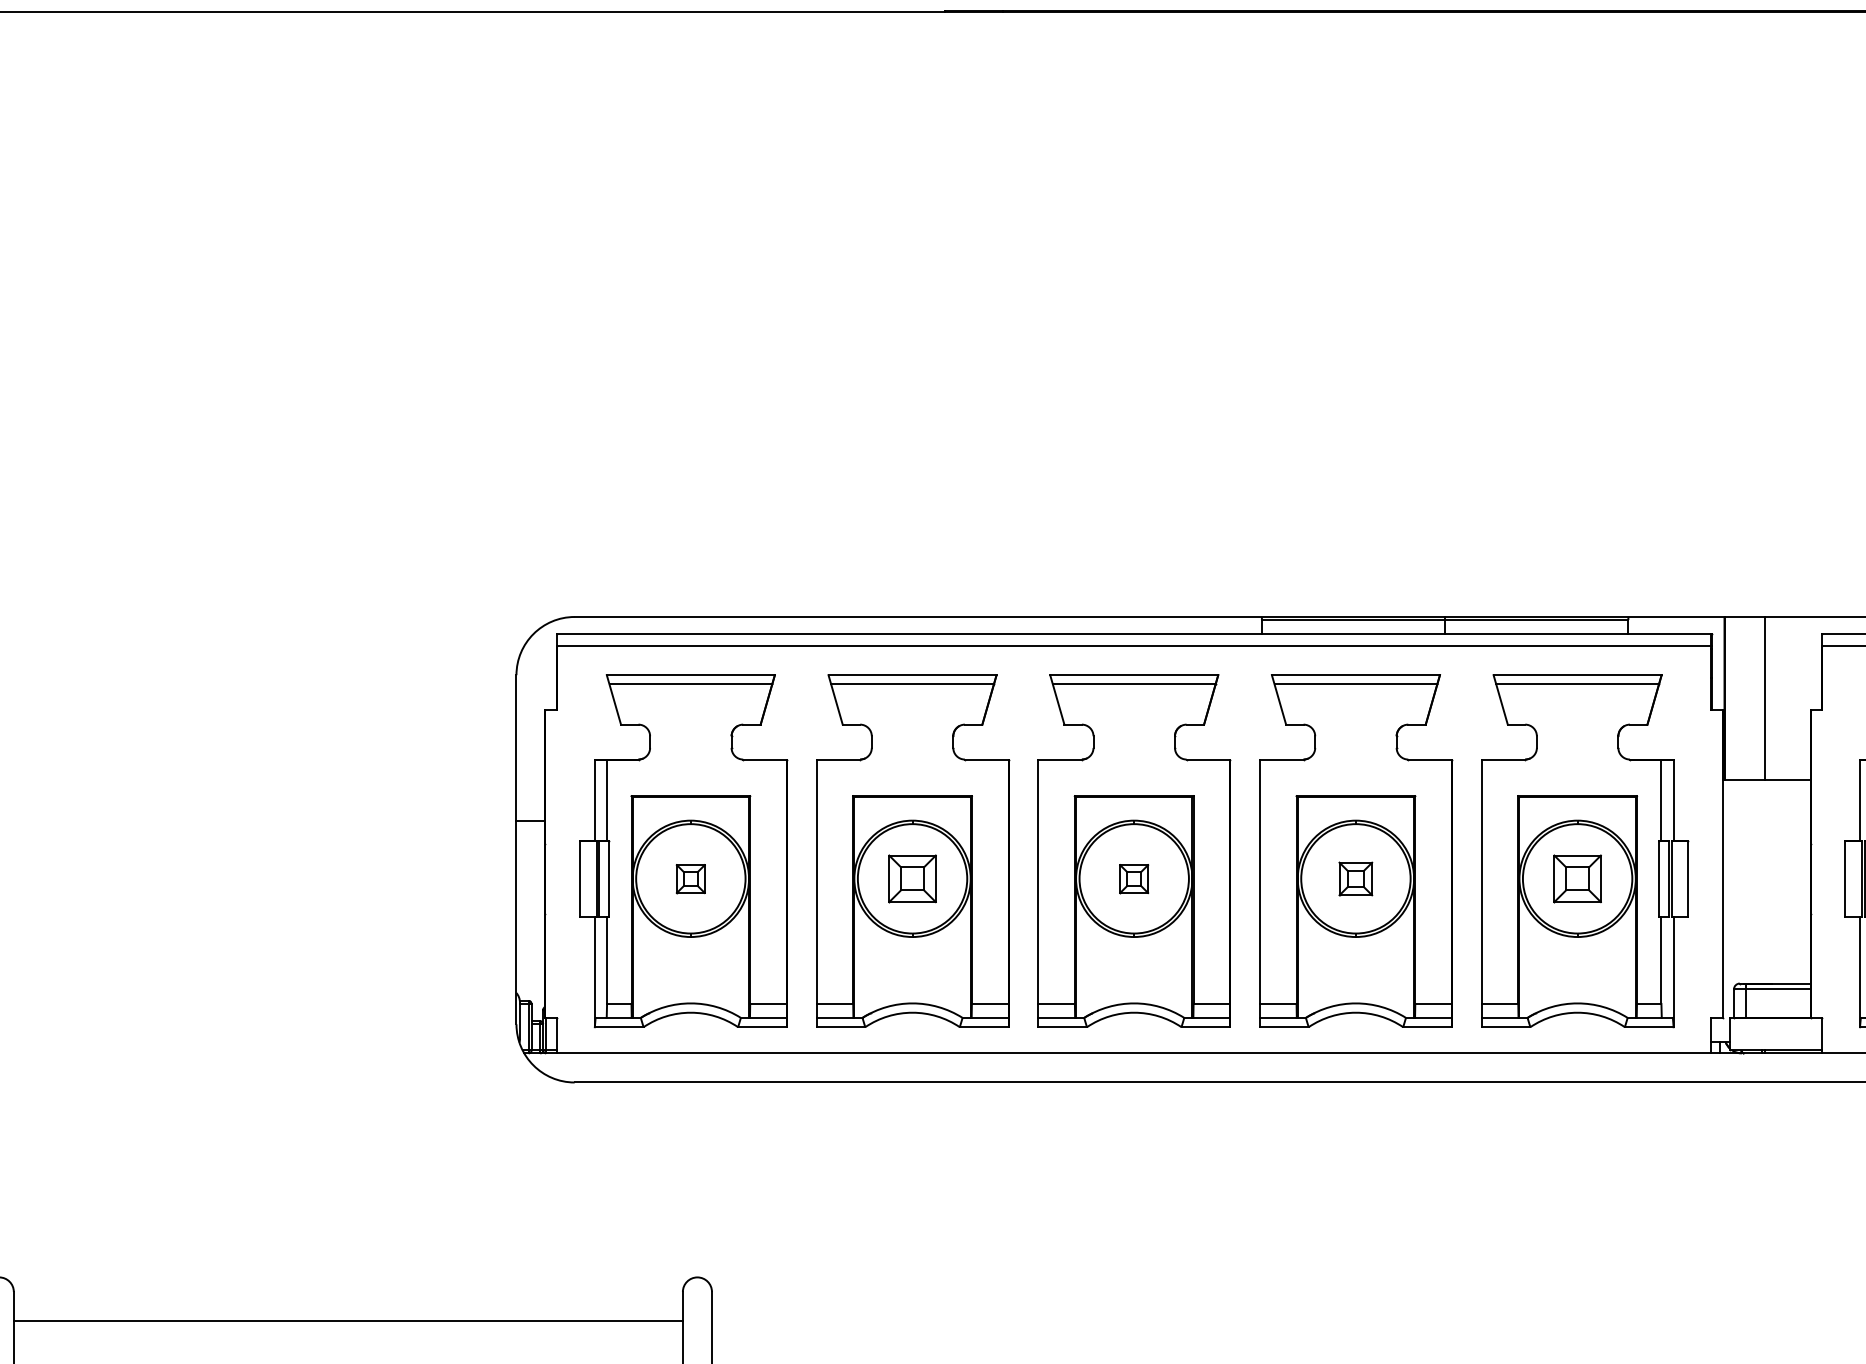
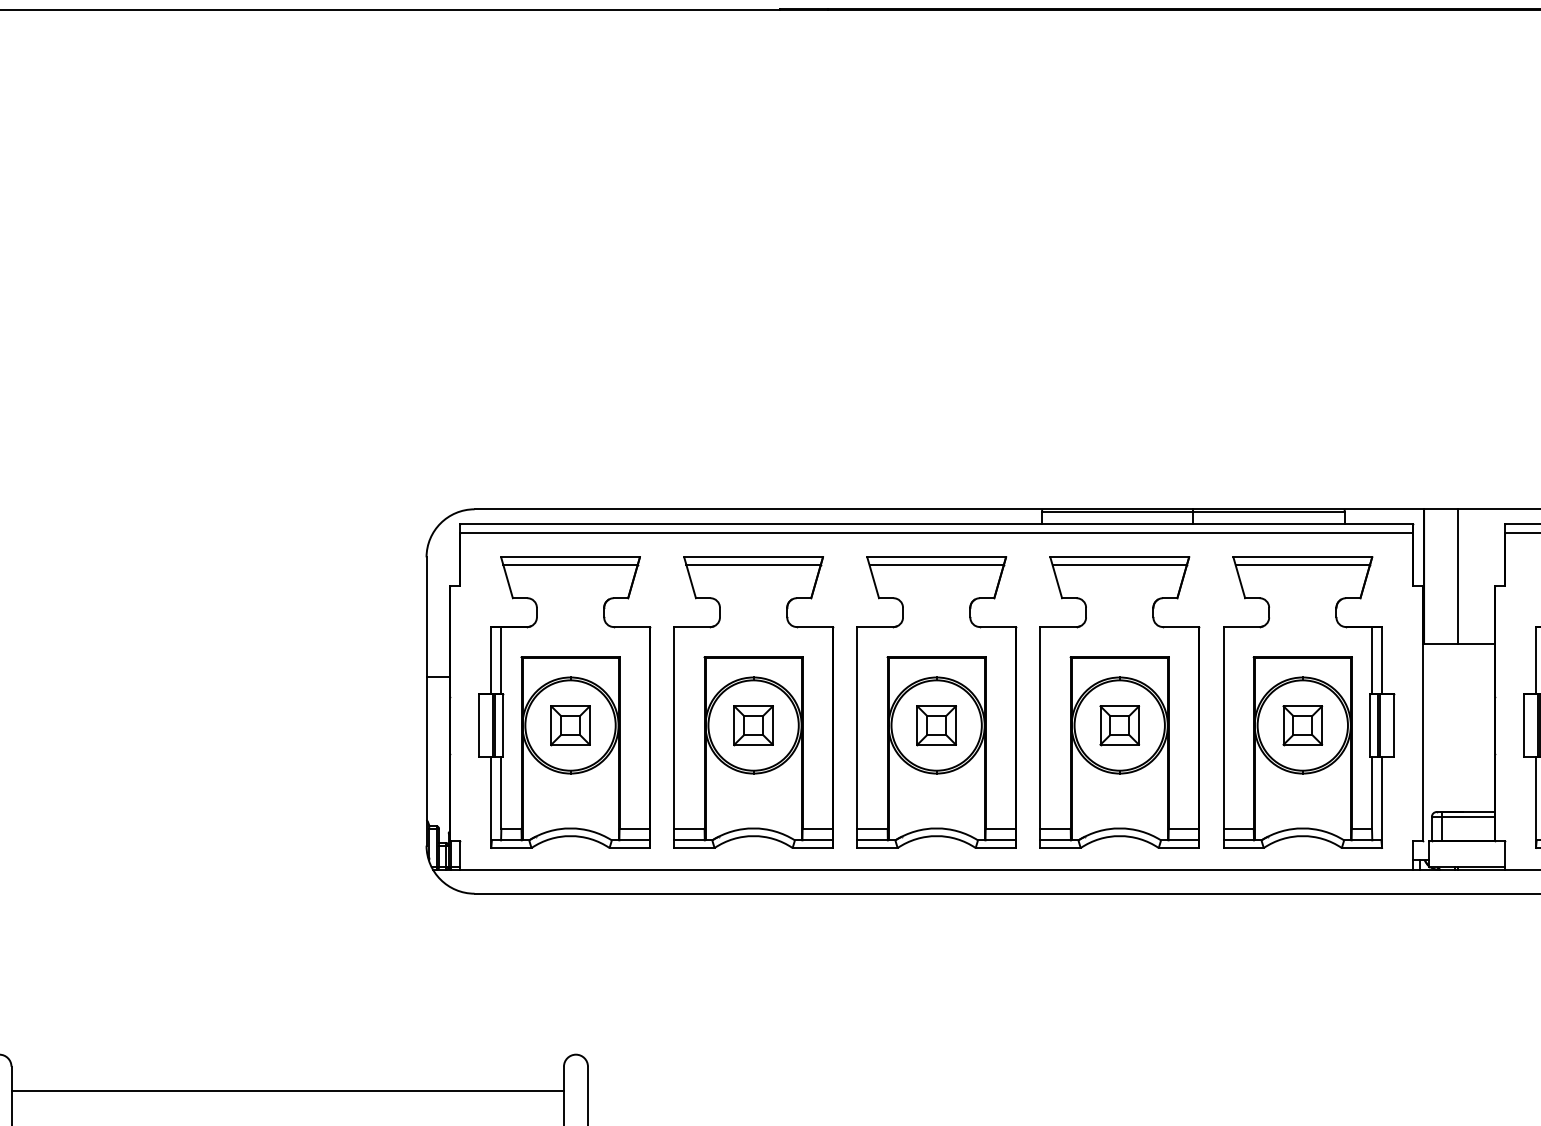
part: (690, 878) -> (570, 725), size x1.67
part: (1134, 878) -> (936, 725), size x1.67
part: (1355, 878) -> (1119, 725), size x1.43

